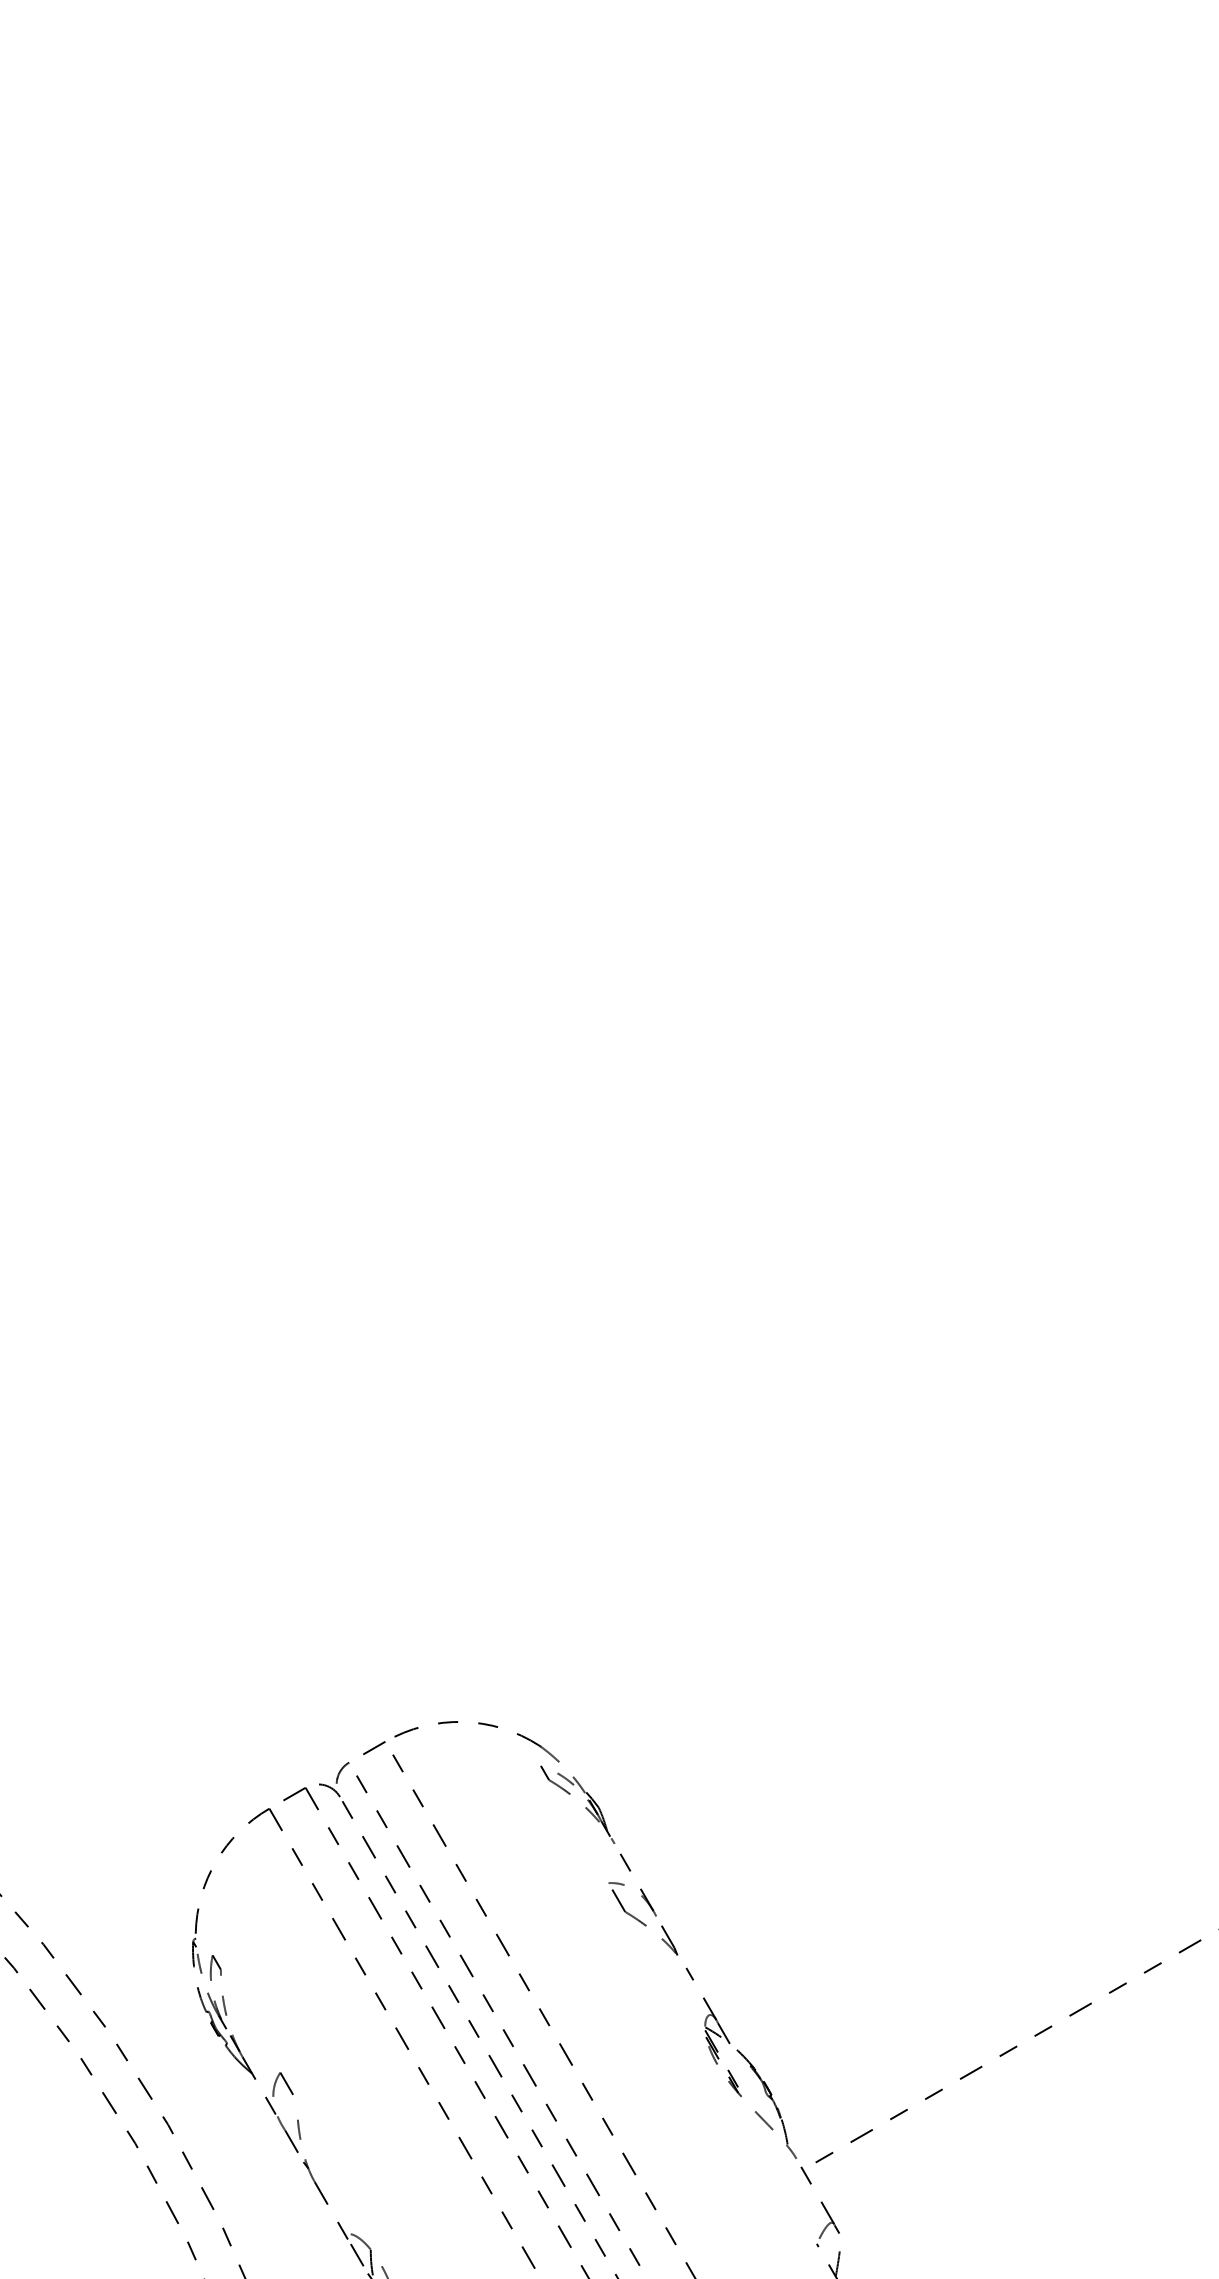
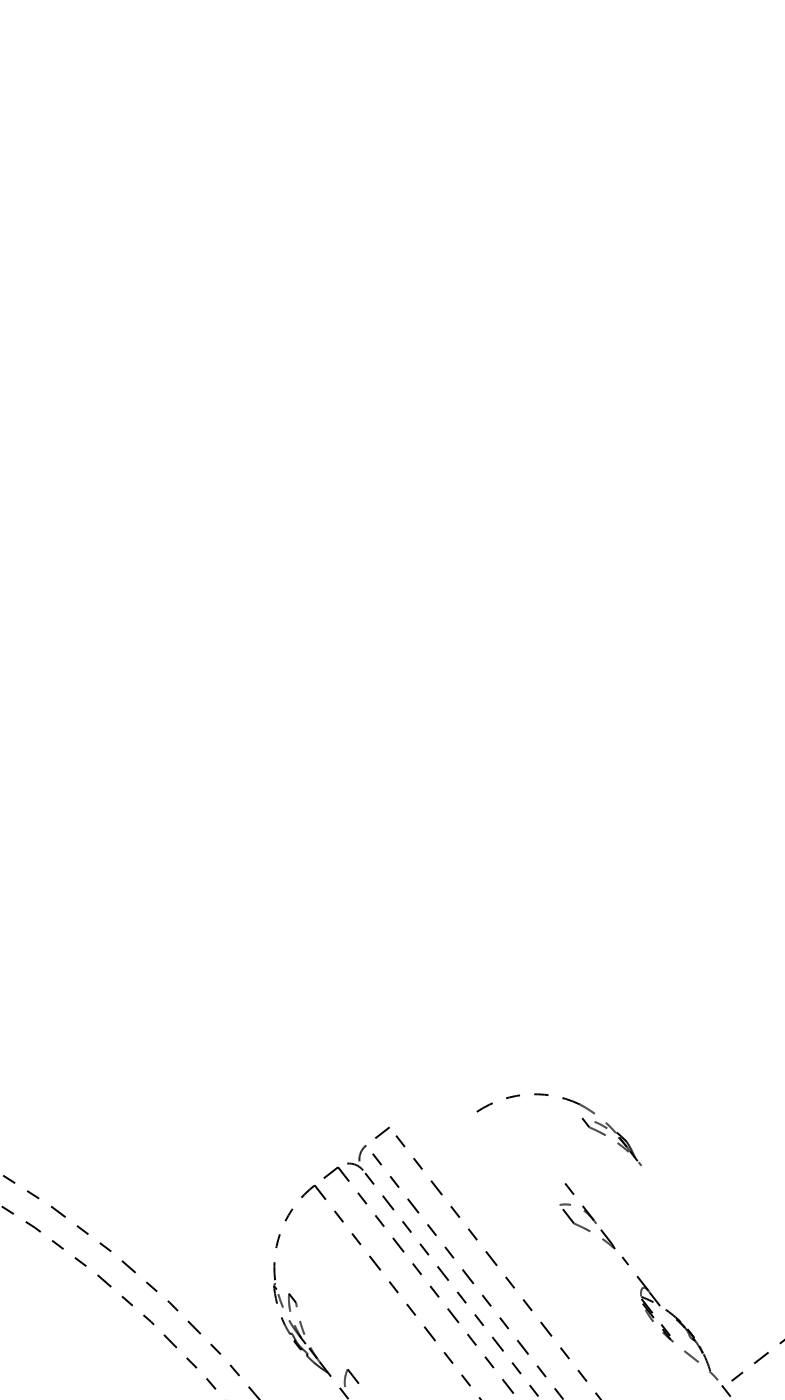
part: (540, 1767) -> (582, 1119), moved

